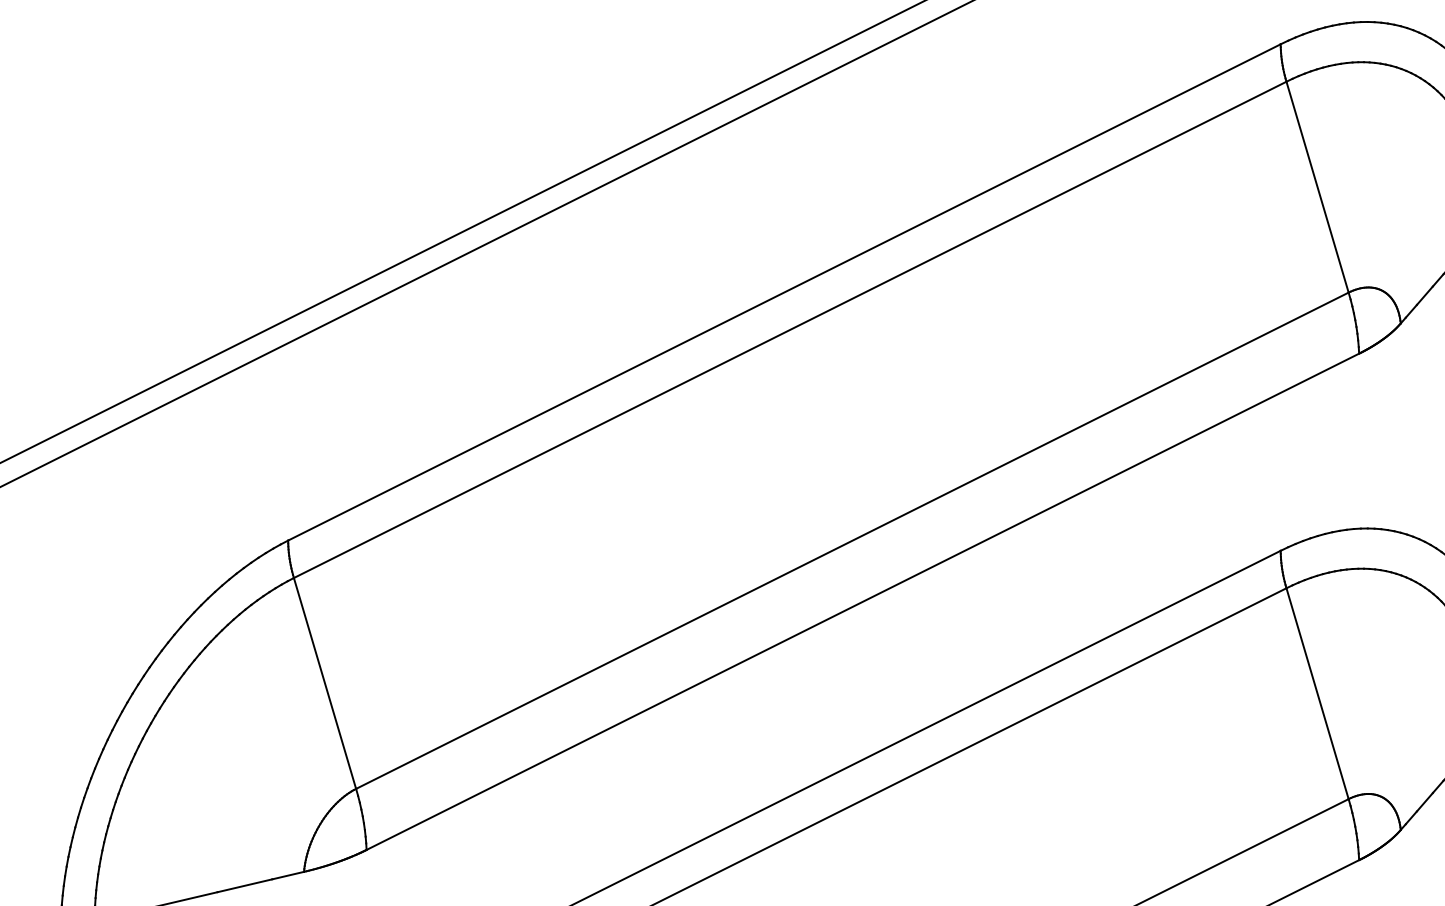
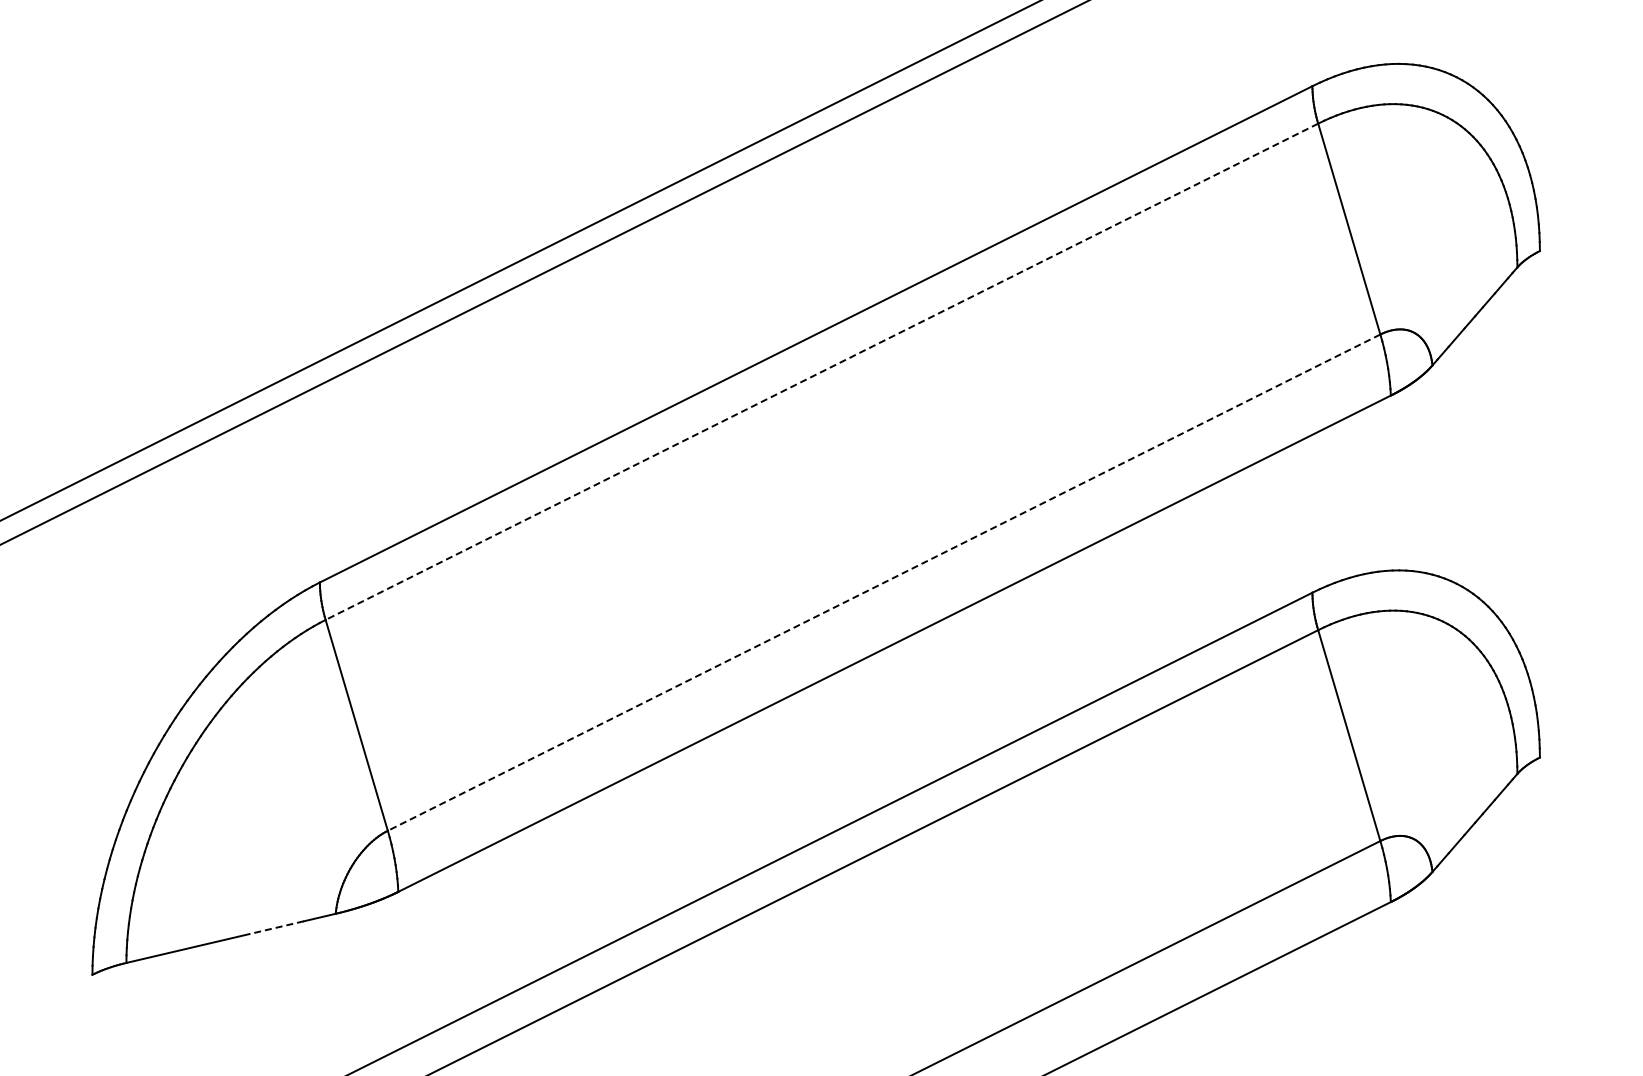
line: (789, 329) -> (821, 371), solid -> dashed
line: (852, 540) -> (884, 582), solid -> dashed
line: (244, 885) -> (276, 927), solid -> dashed

